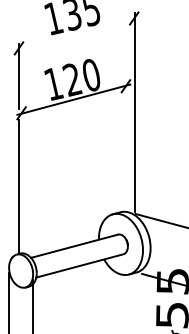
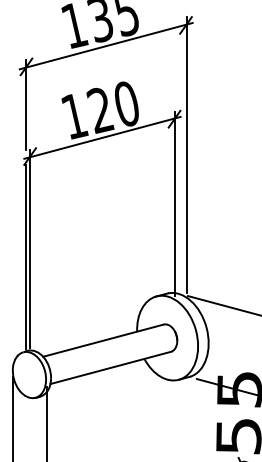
line: (76, 32) -> (105, 45), added
line: (126, 147) -> (175, 203), added
line: (21, 179) -> (29, 248), added

